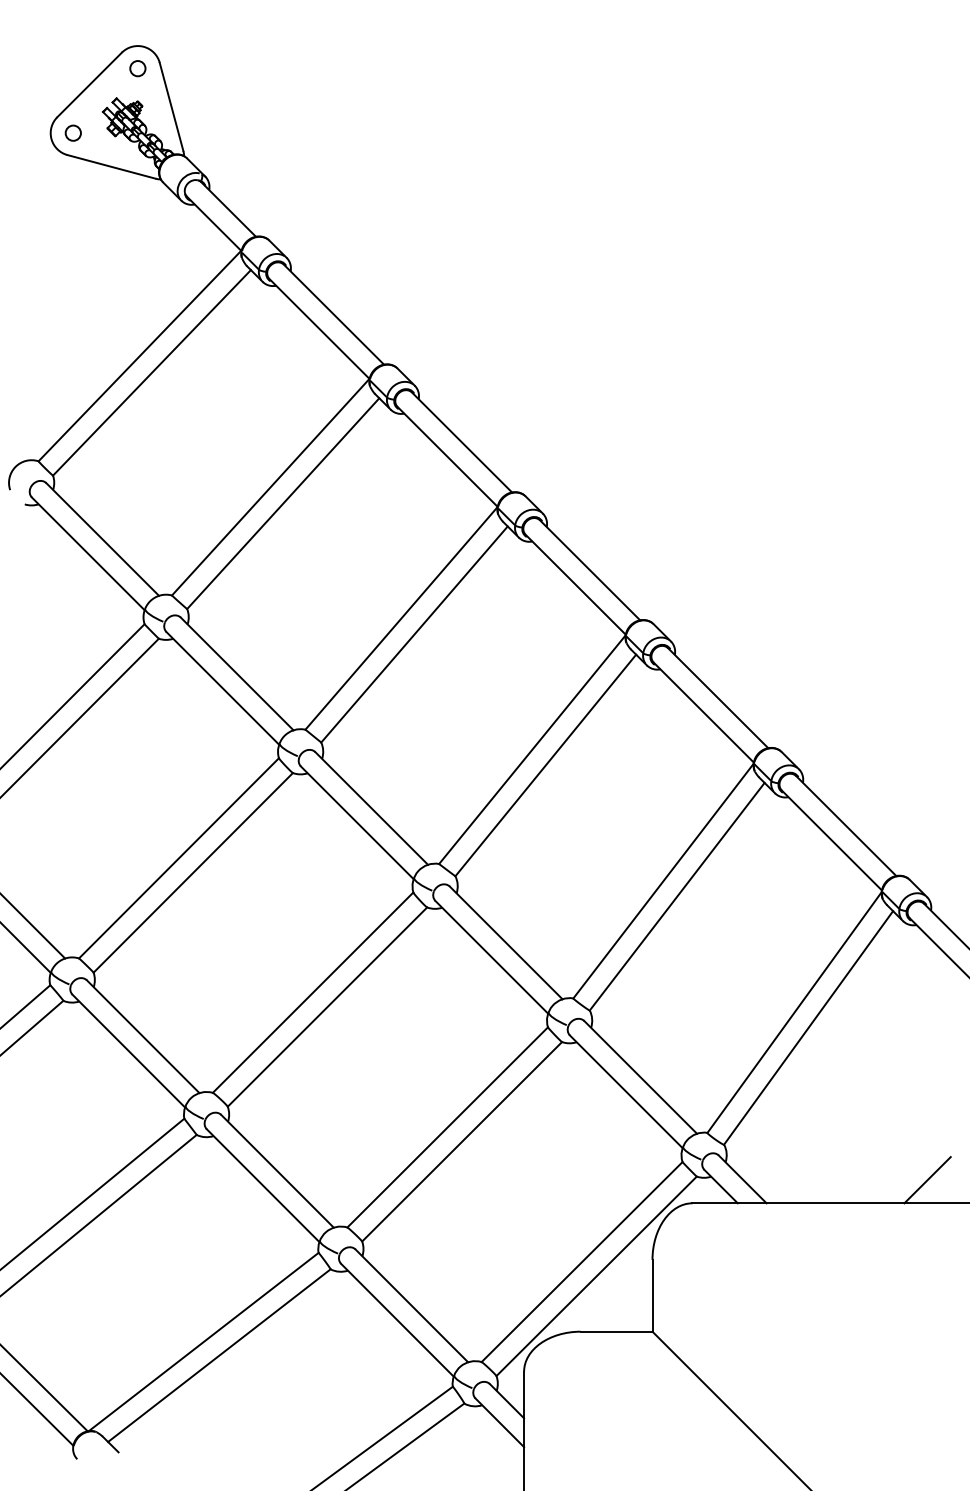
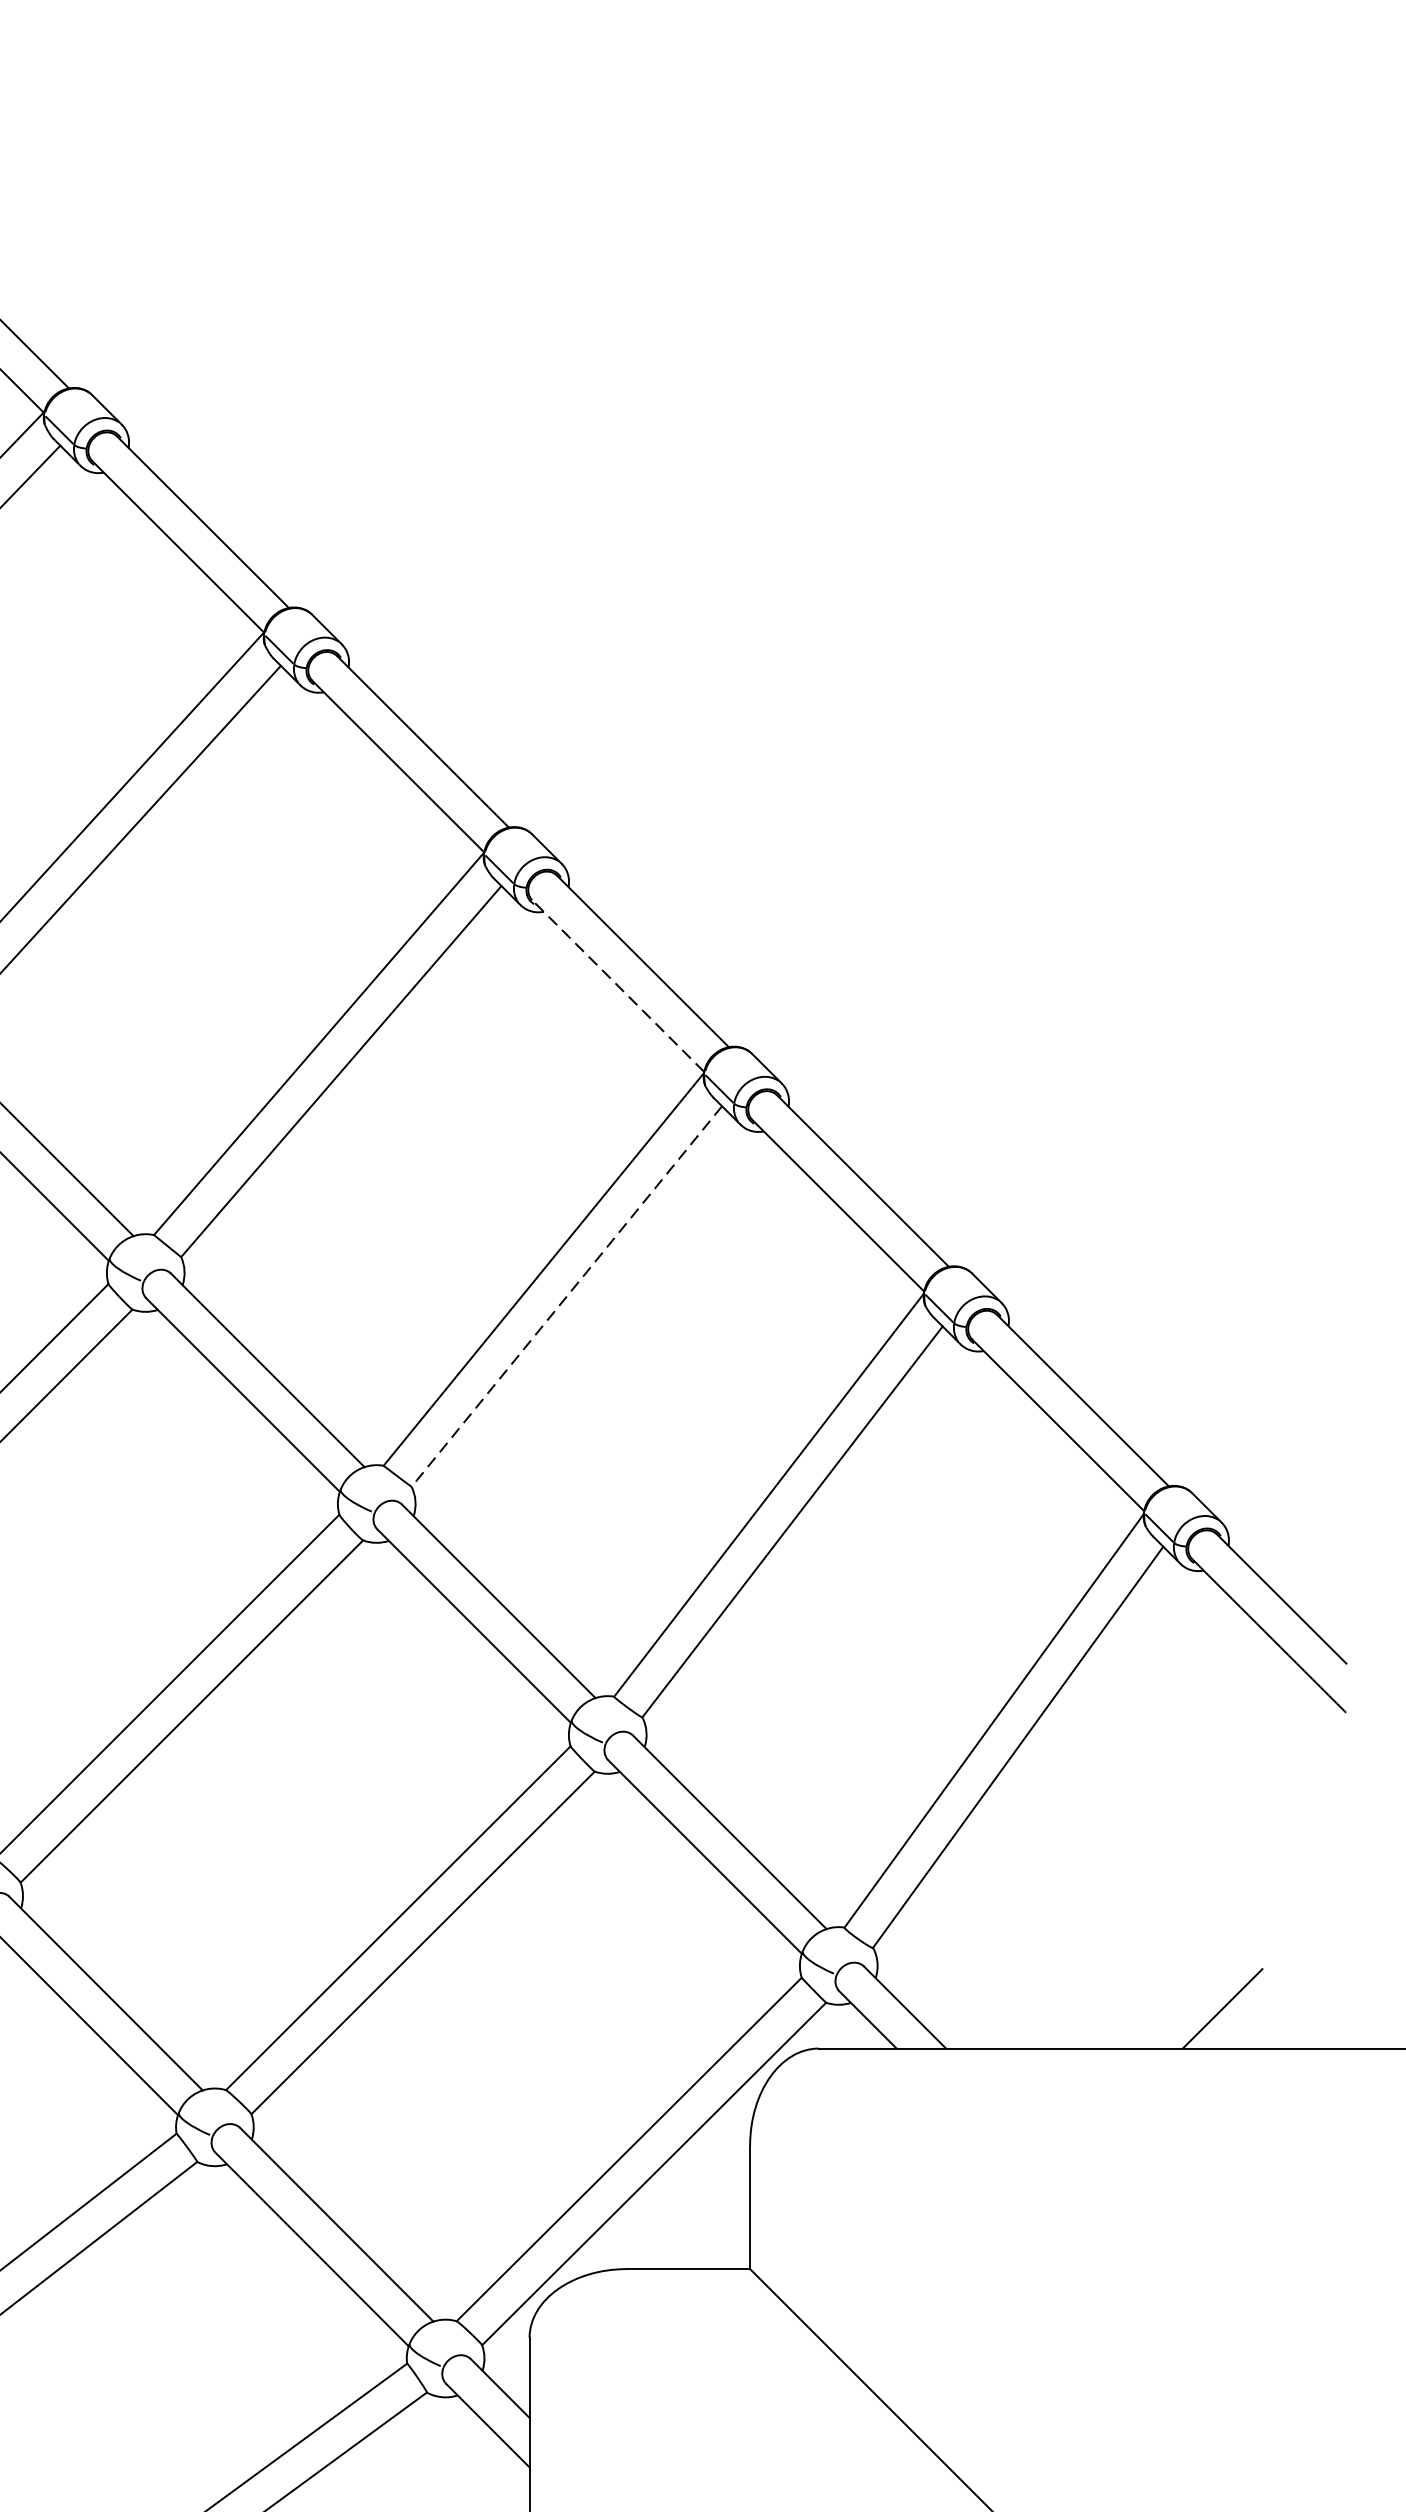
line: (575, 584) -> (617, 985), solid -> dashed
line: (545, 765) -> (566, 1296), solid -> dashed

